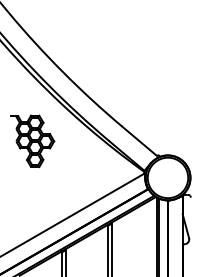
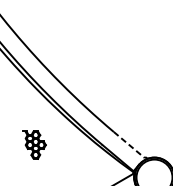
part: (32, 141) -> (34, 145), size x0.6
line: (139, 141) -> (129, 145), solid -> dashed

